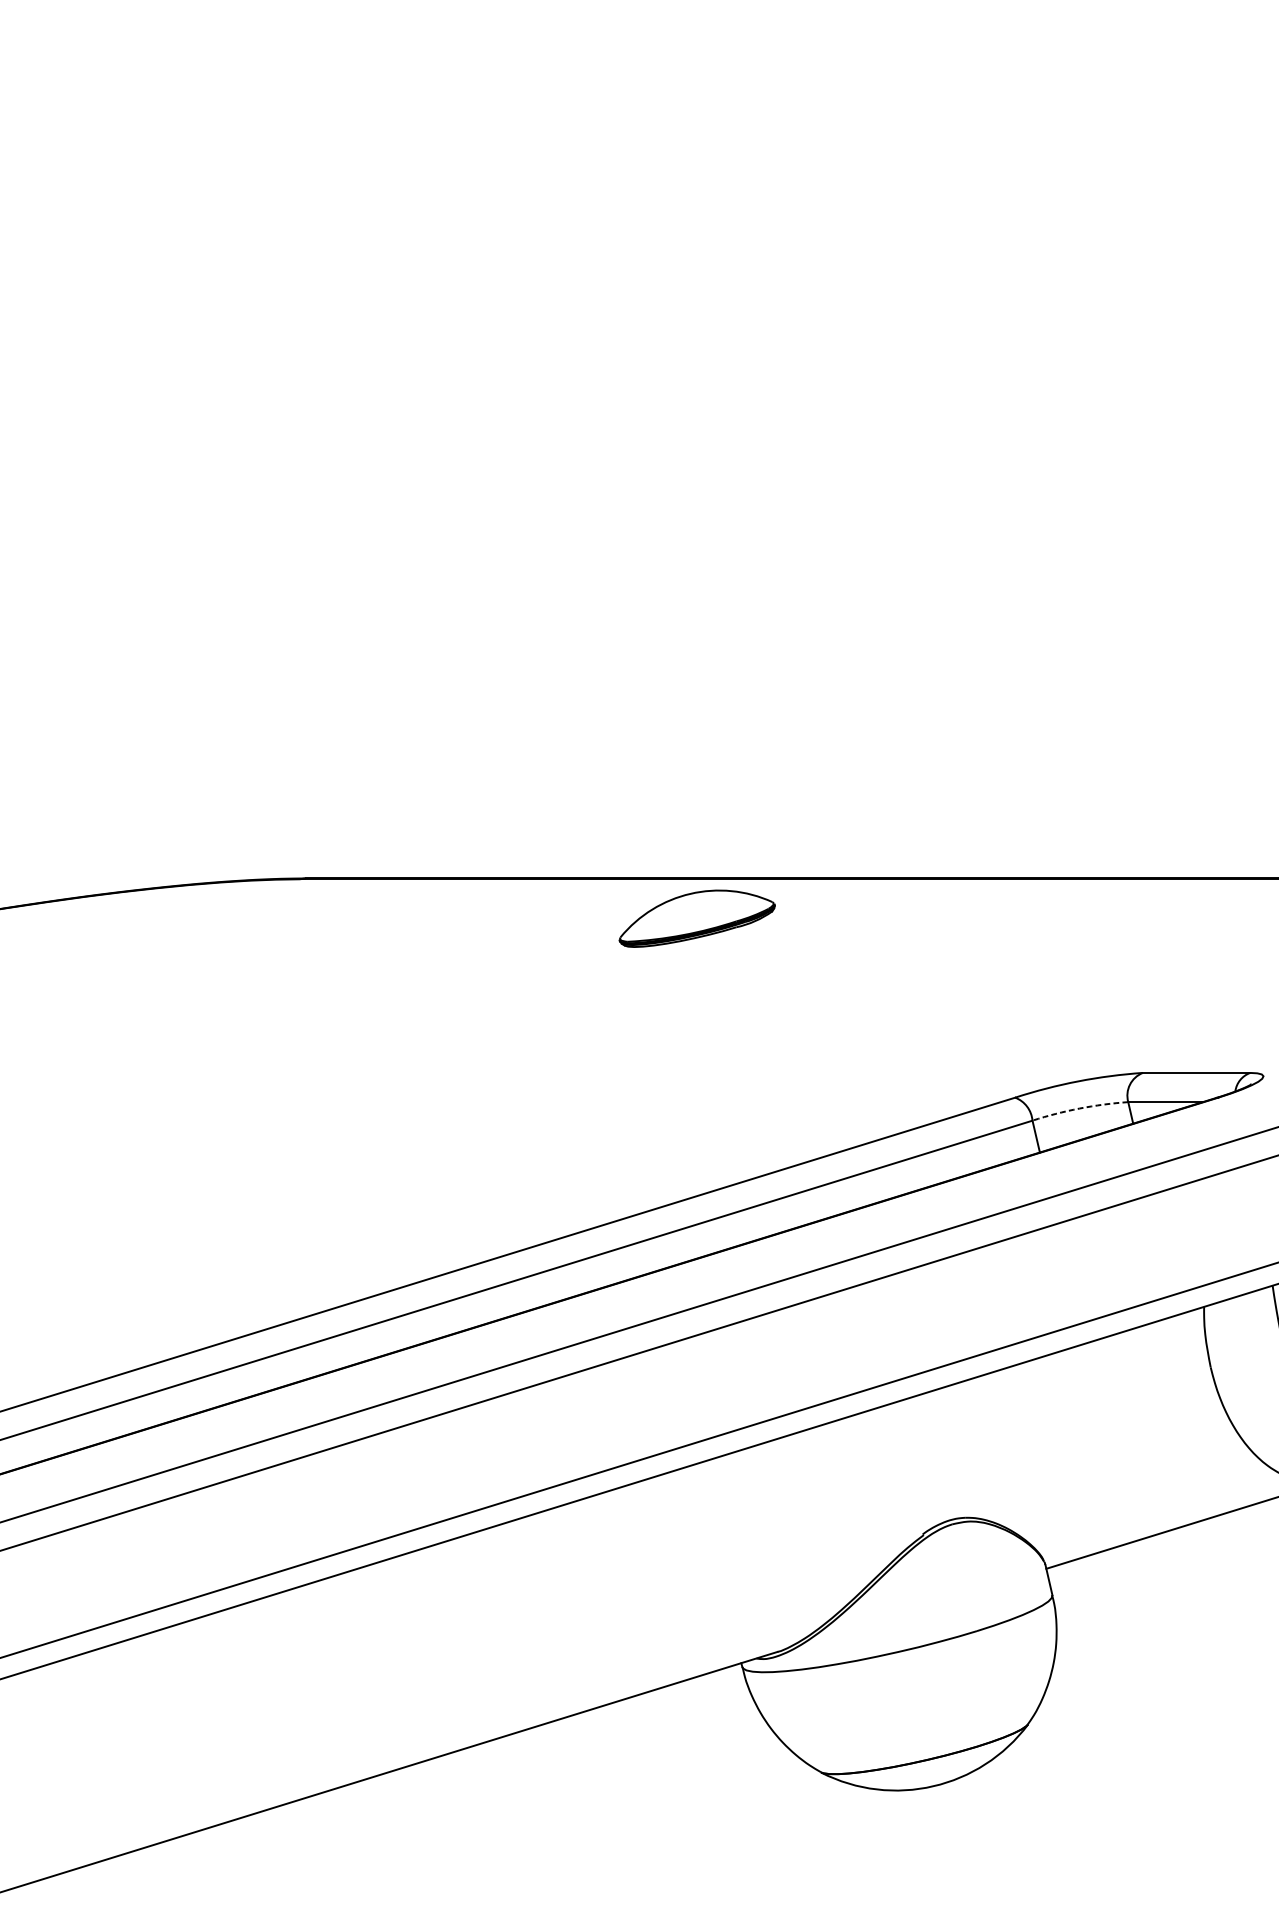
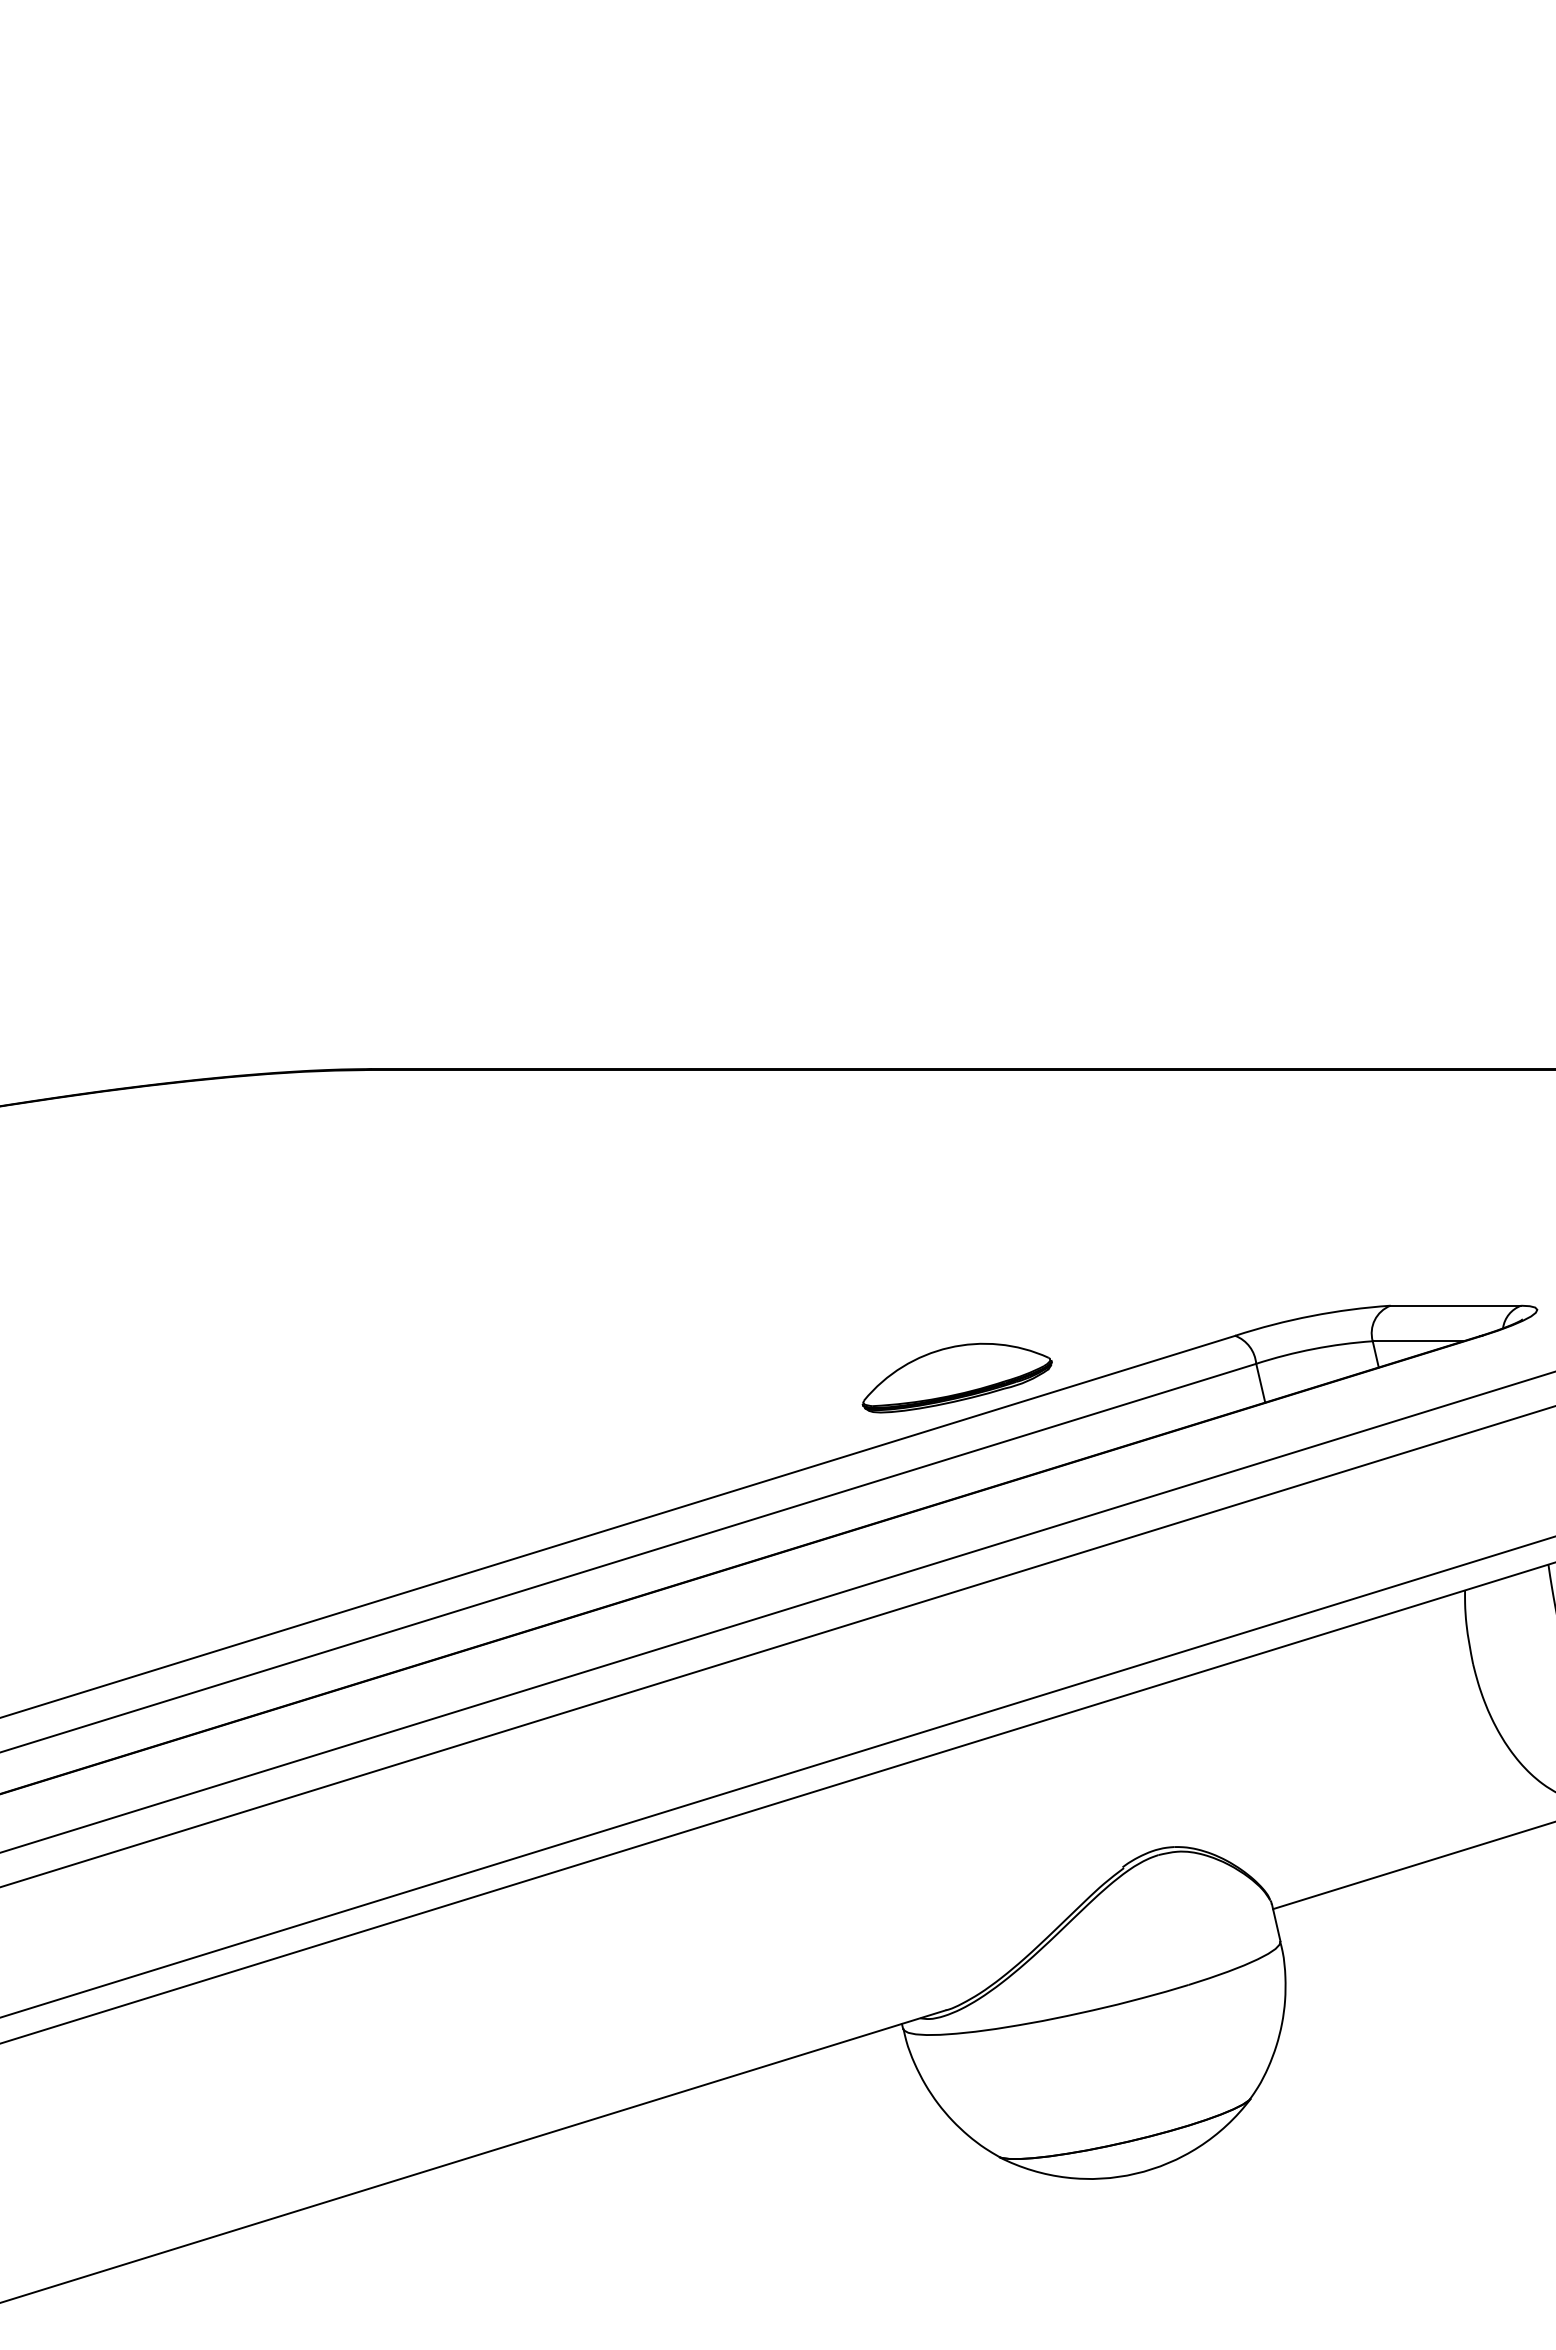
part: (696, 918) -> (956, 1377), moved
arc: (1079, 1108) -> (1313, 1349), dashed -> solid

